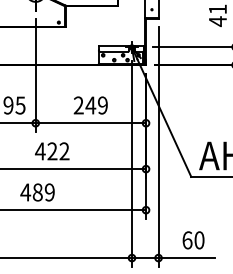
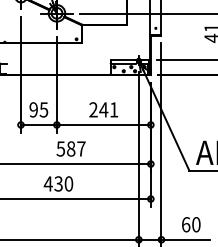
text: (102, 105) -> (113, 109), 249 -> 241
text: (51, 150) -> (70, 148), 422 -> 587
text: (43, 191) -> (63, 183), 489 -> 430

